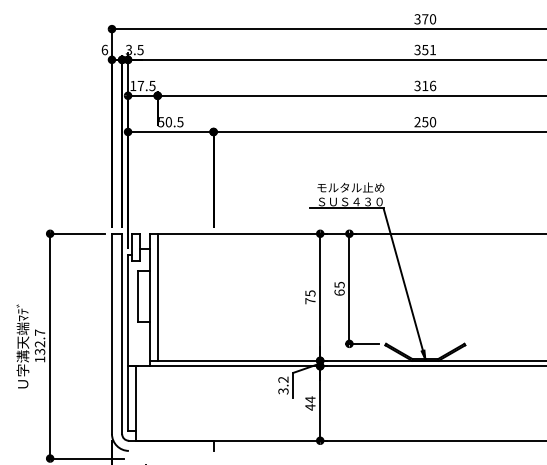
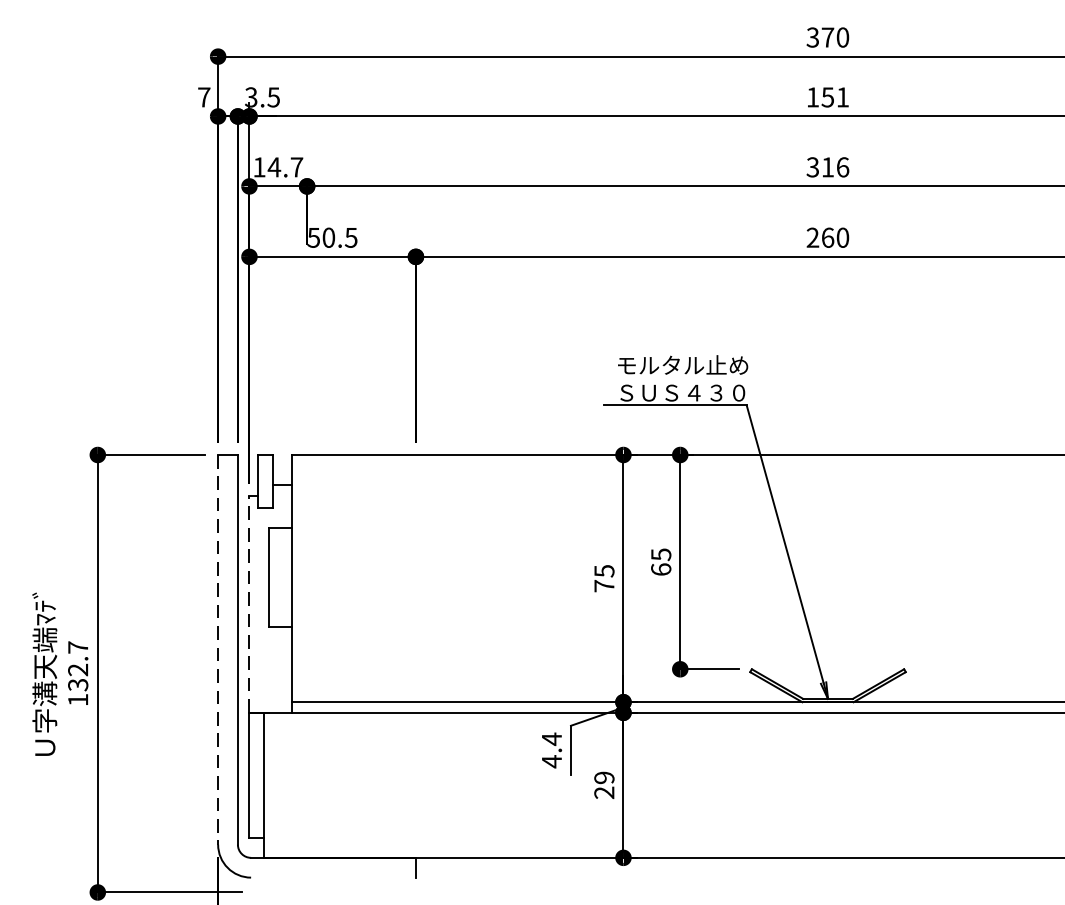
text: (104, 49) -> (203, 96), 6 -> 7
text: (417, 49) -> (812, 96), 351 -> 151
text: (146, 86) -> (285, 168), 17.5 -> 14.7
text: (425, 122) -> (828, 238), 250 -> 260
line: (157, 296) -> (306, 577), removed
line: (128, 310) -> (250, 604), solid -> dashed
line: (111, 334) -> (217, 651), solid -> dashed
text: (283, 385) -> (551, 750), 3.2 -> 4.4
text: (310, 403) -> (604, 785), 44 -> 29

